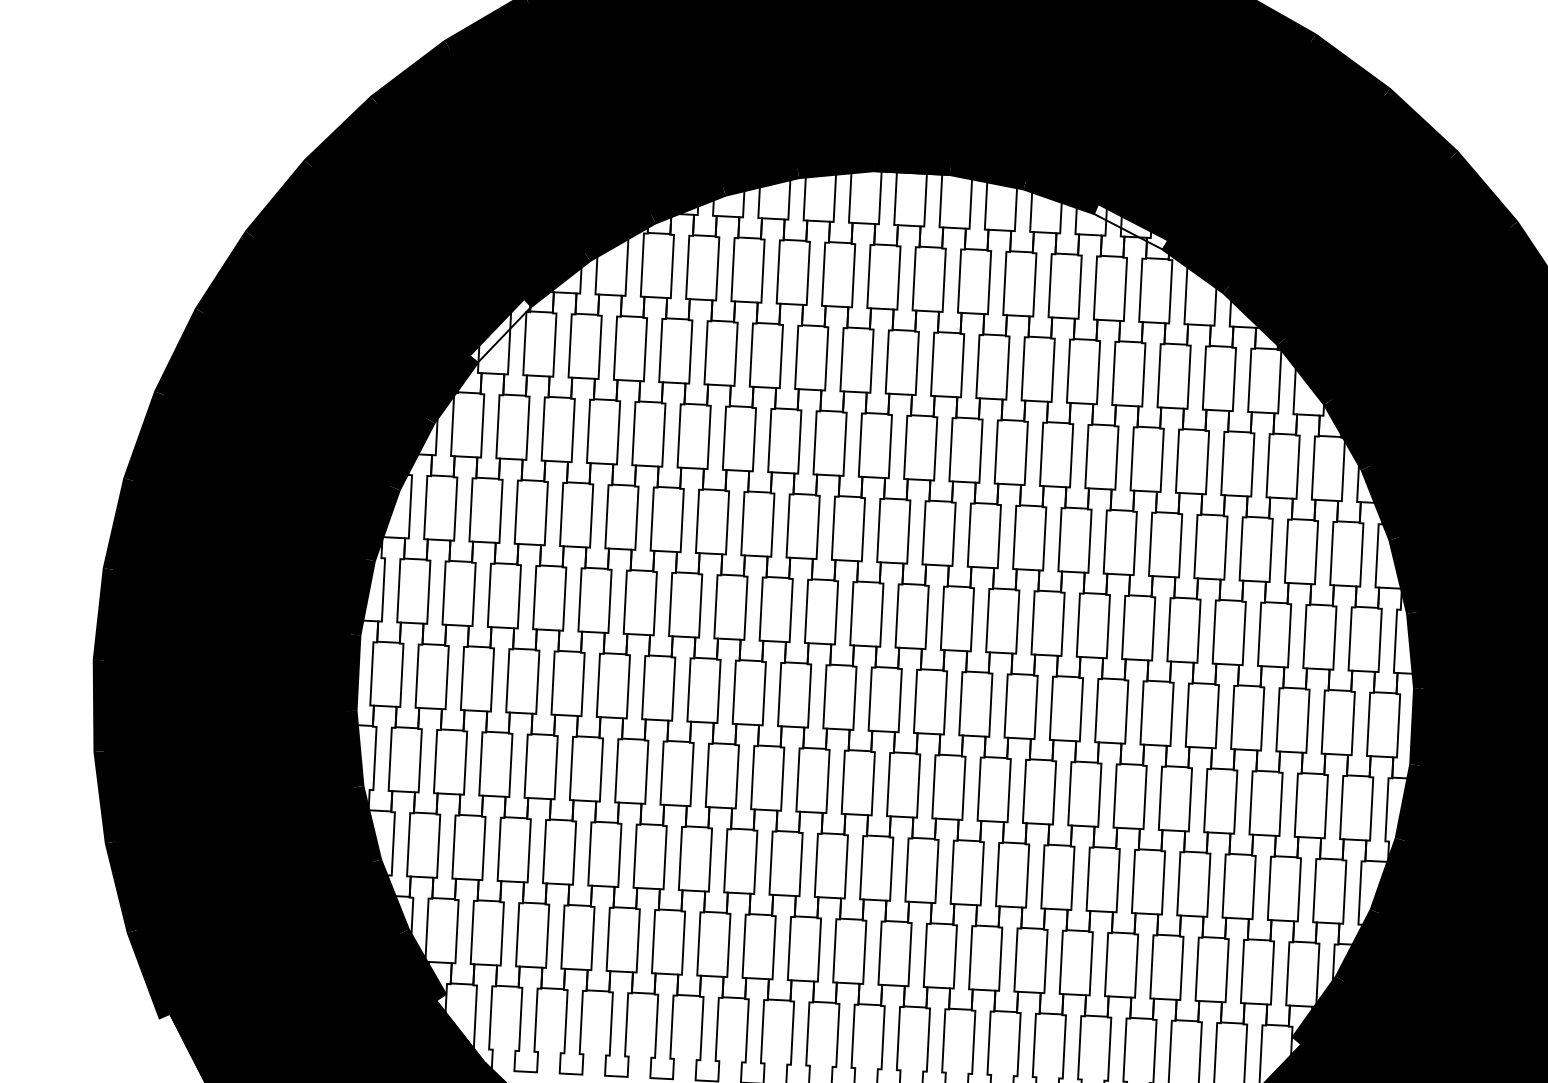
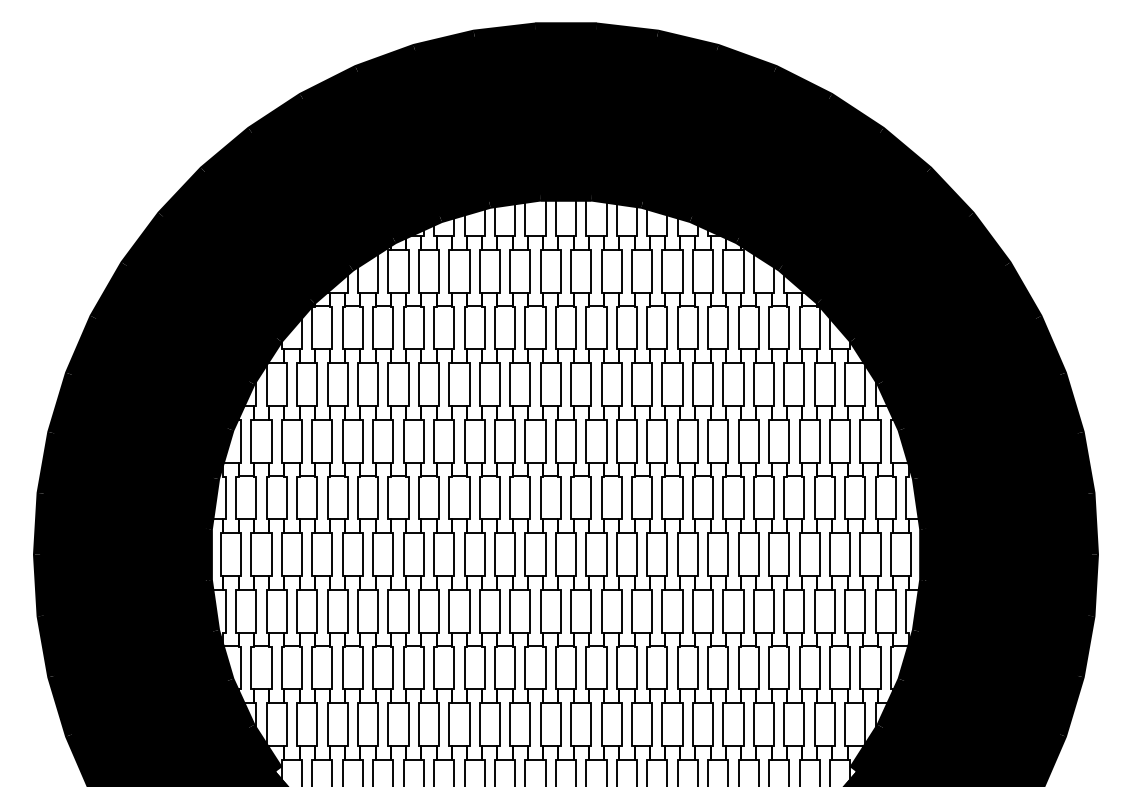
fill: (1130, 227) -> (714, 229), added
fill: (500, 329) -> (295, 319), added

